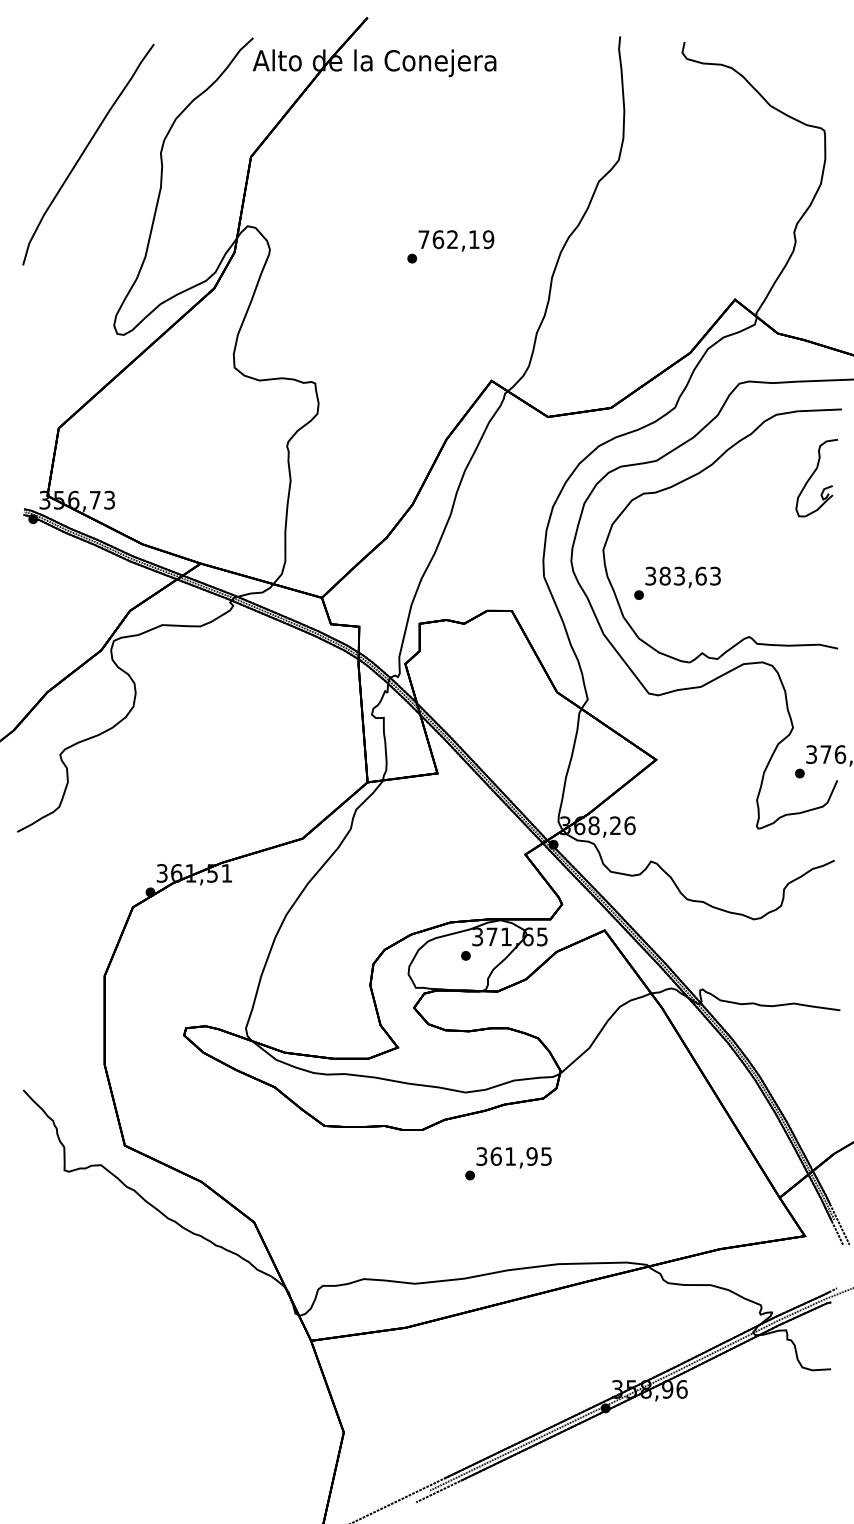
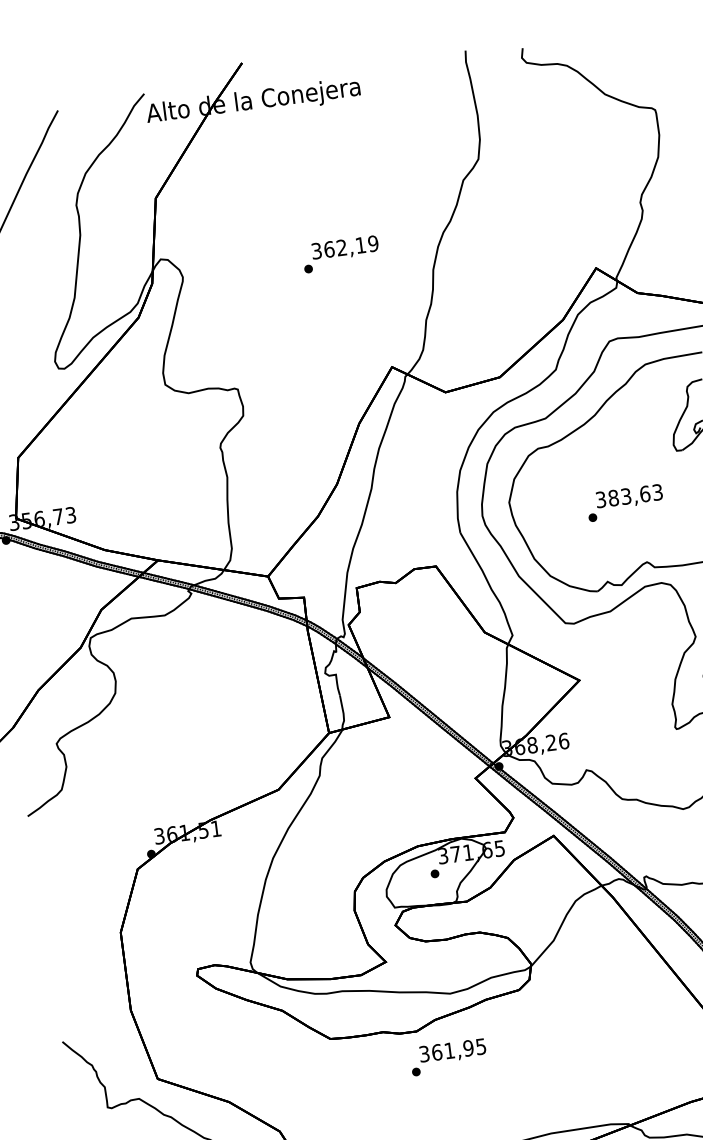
text: (423, 239) -> (316, 251), 762,19 -> 362,19
text: (677, 582) -> (625, 502), moved
text: (508, 1163) -> (448, 1057), moved

